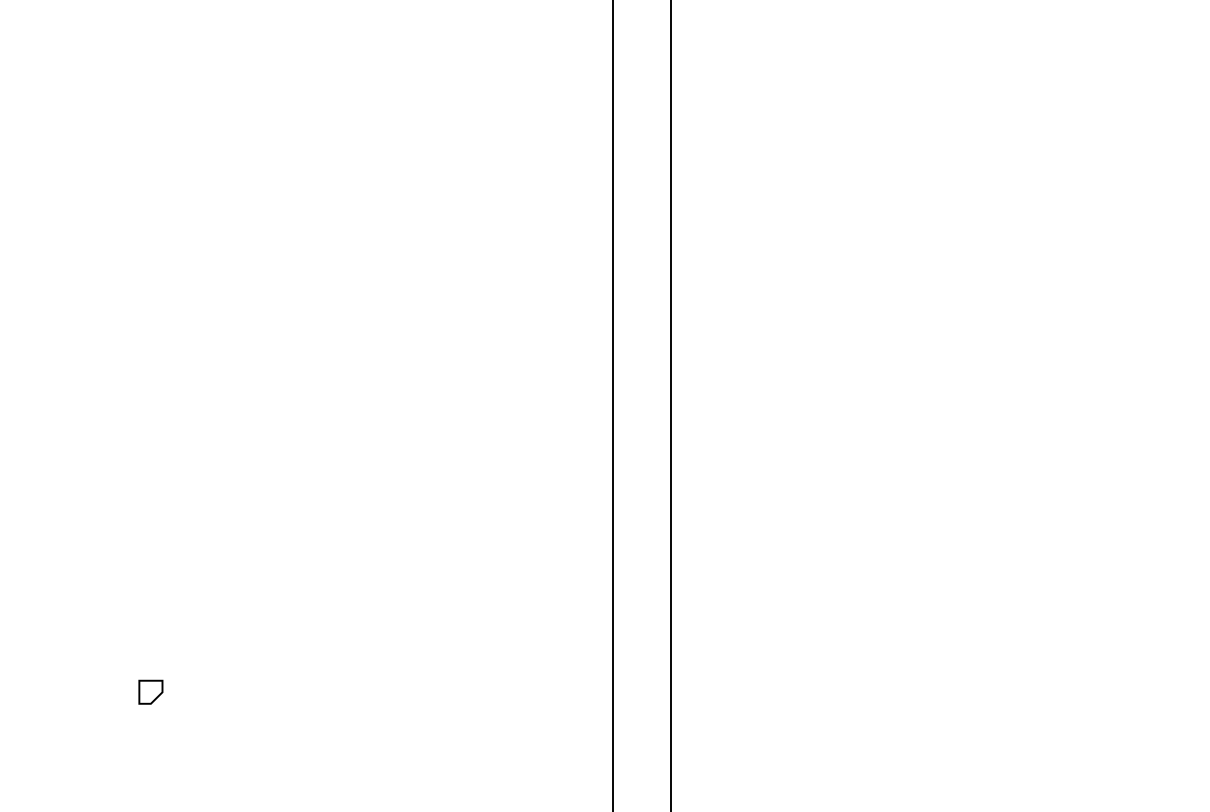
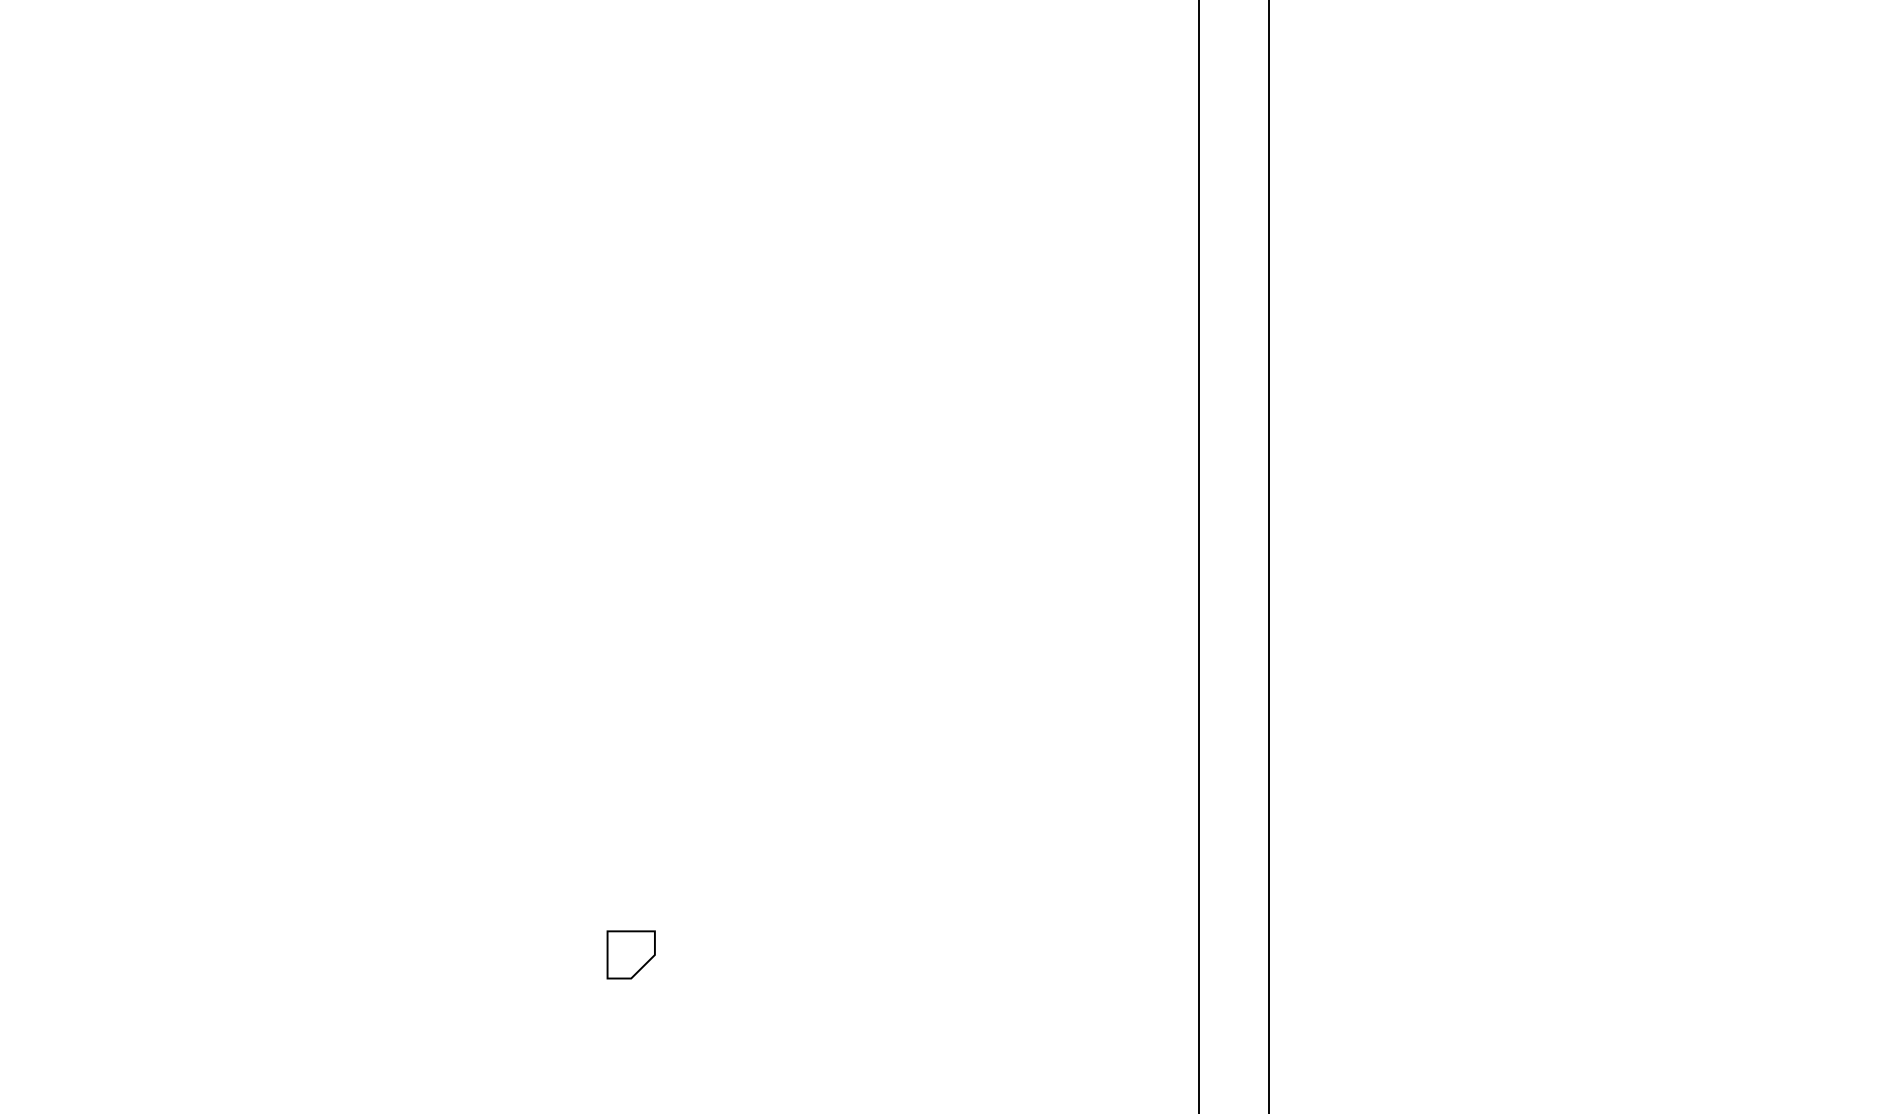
part: (150, 691) -> (630, 954), size x1.67

